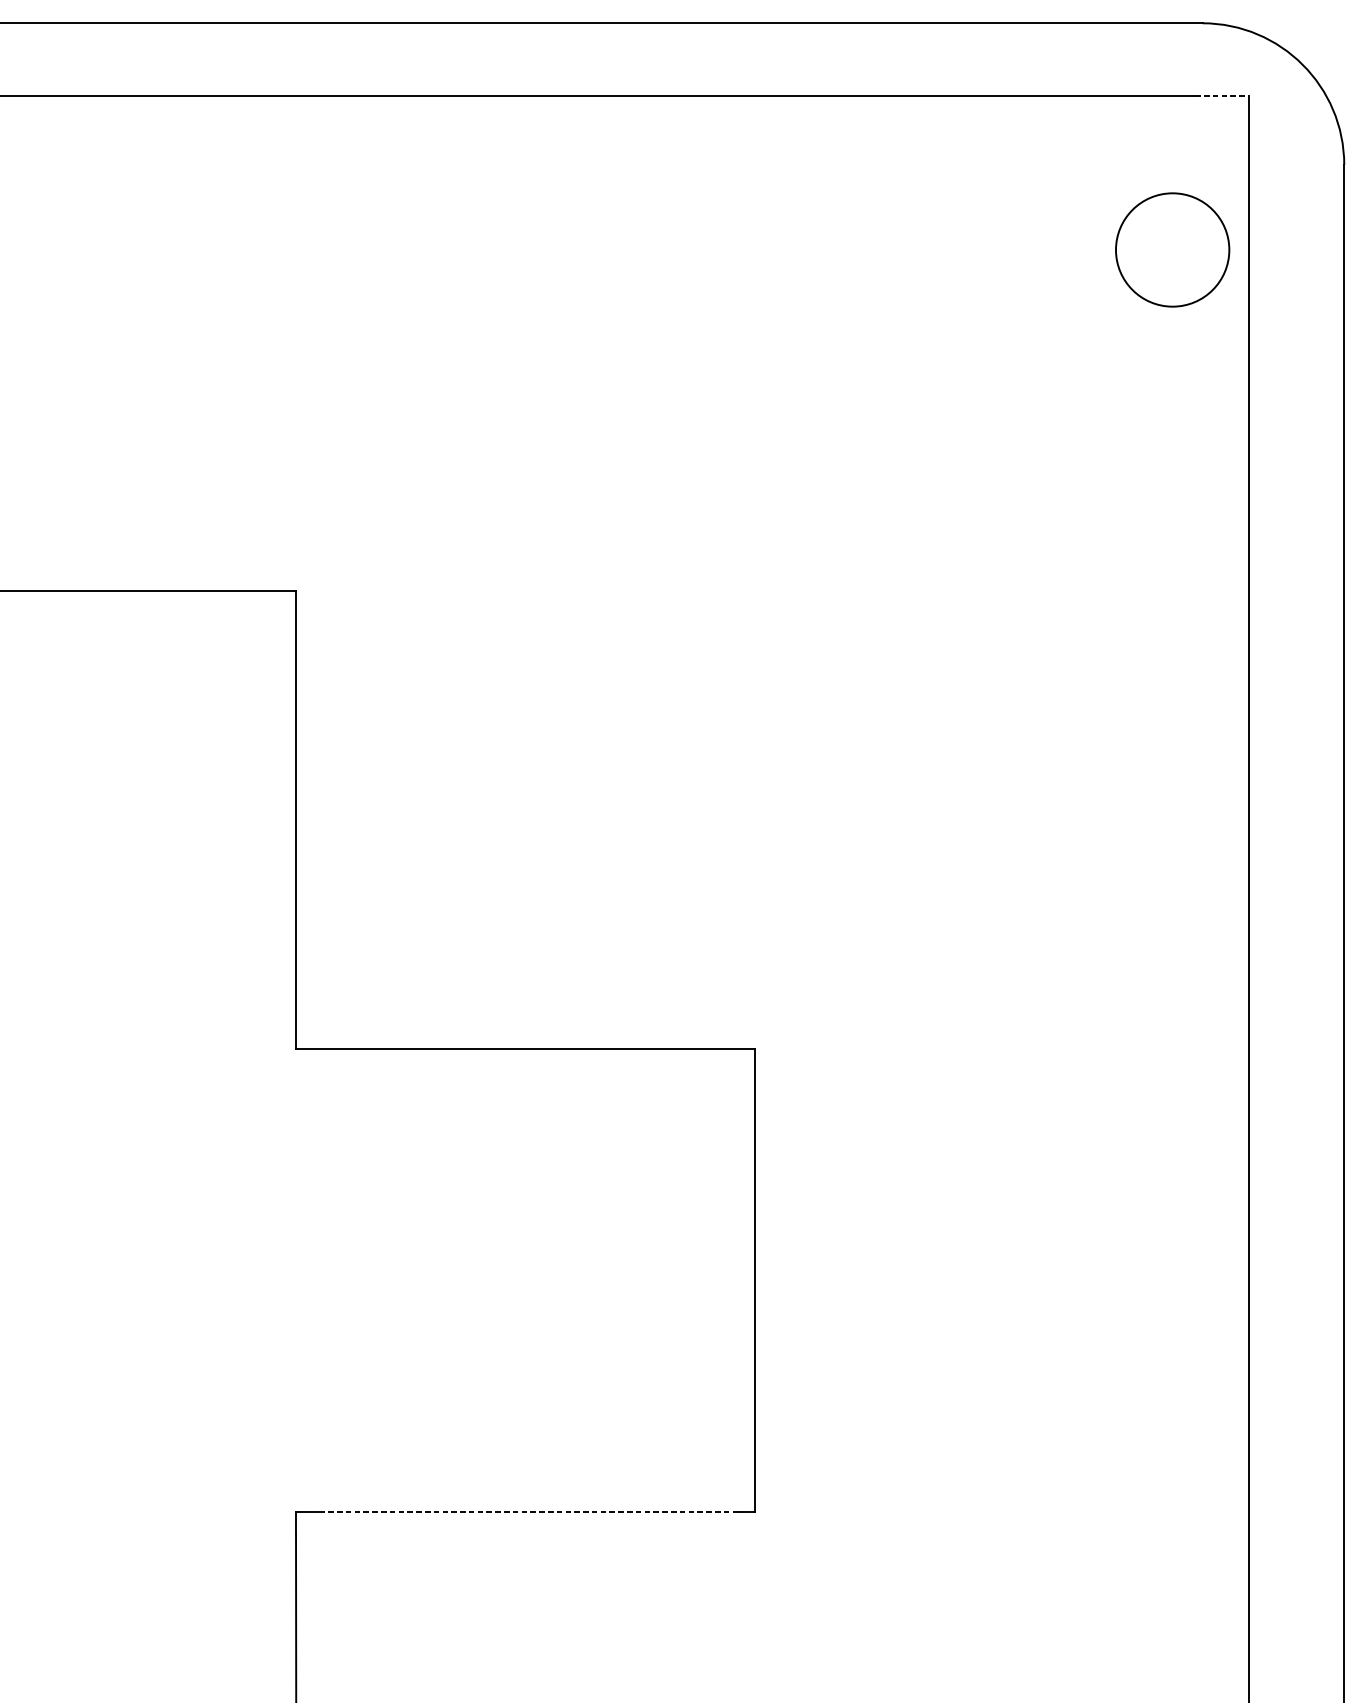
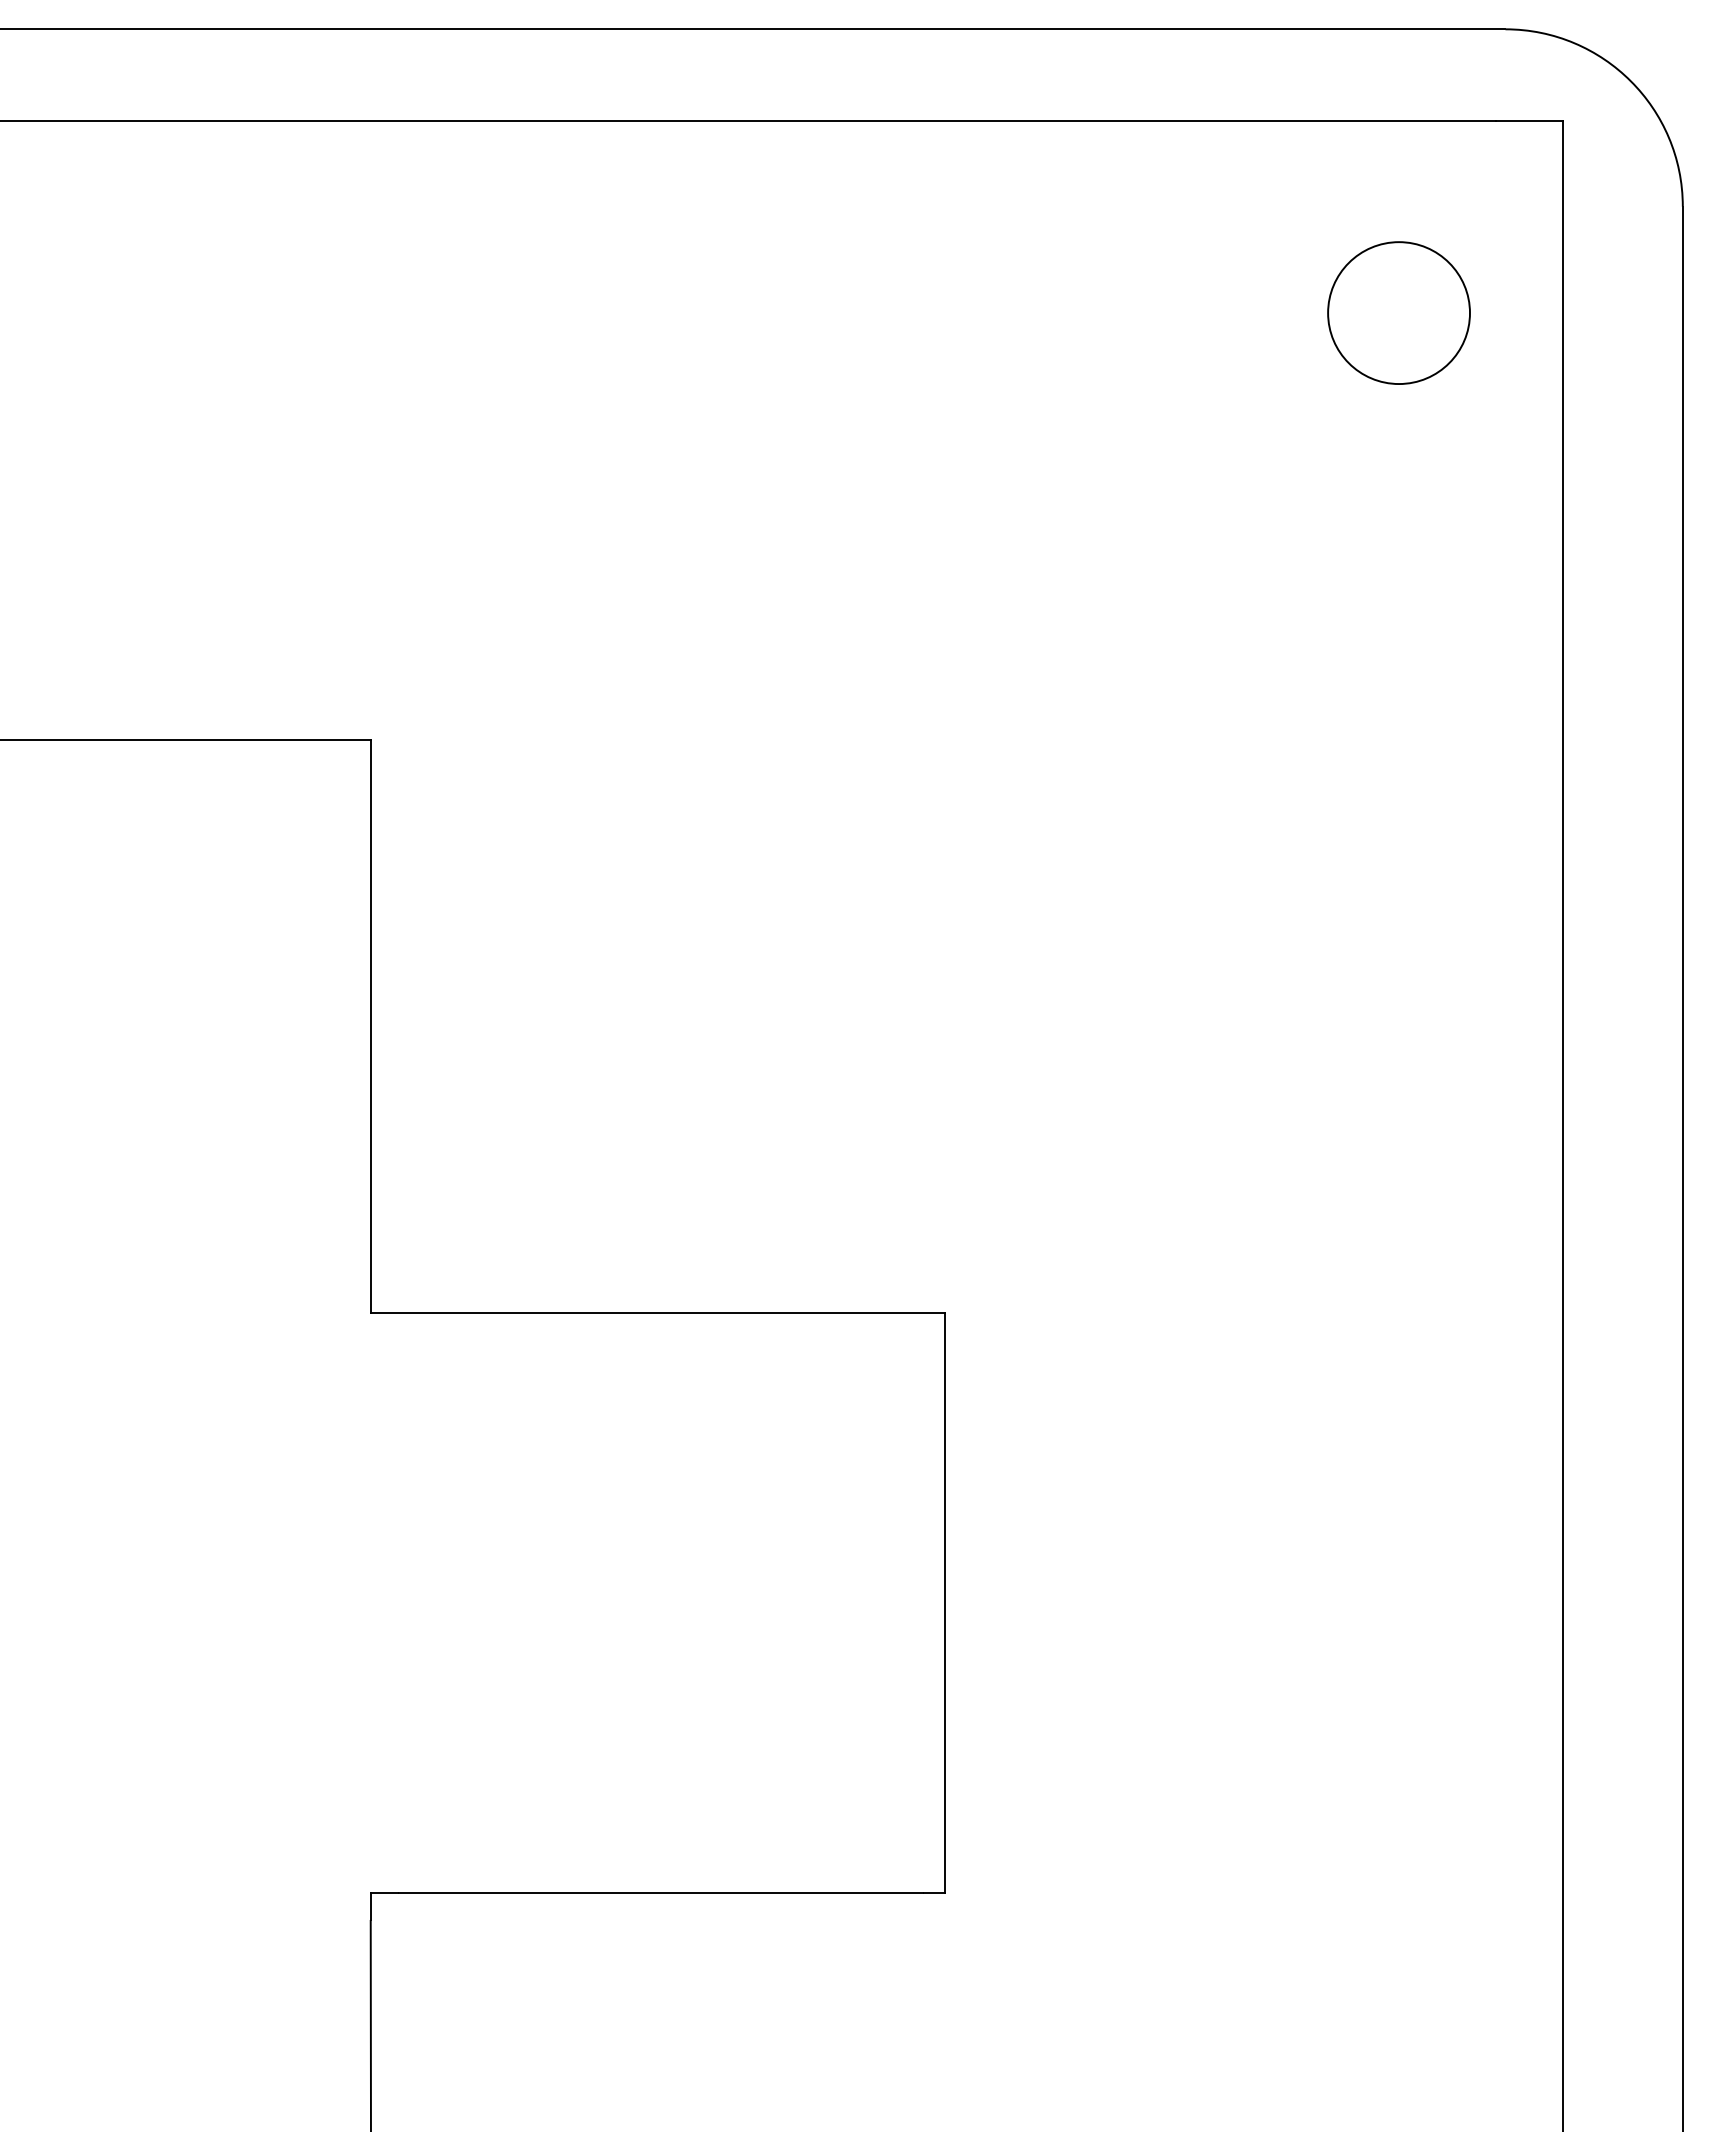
line: (1221, 96) -> (1529, 120), dashed -> solid
circle: (1172, 249) -> (1398, 312), moved
line: (527, 1512) -> (660, 1893), dashed -> solid

